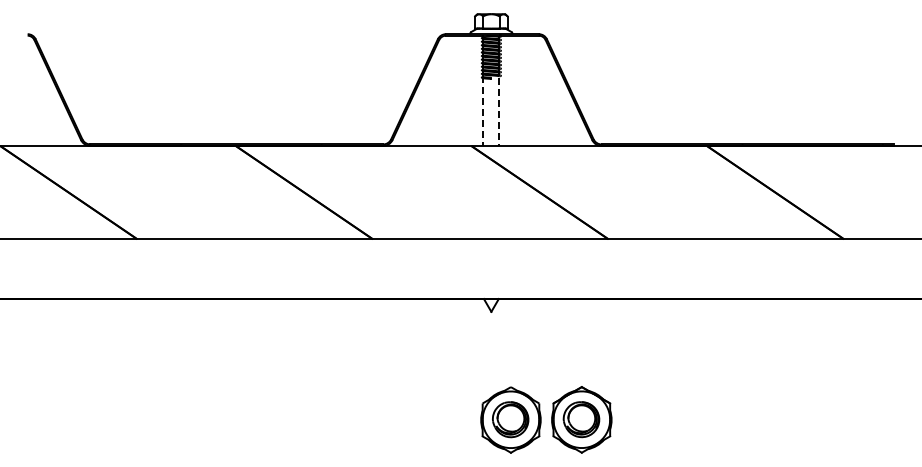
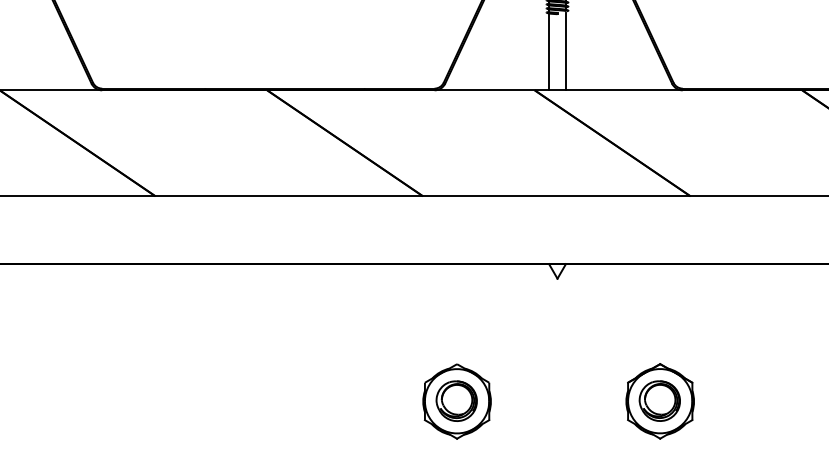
line: (483, 111) -> (548, 51), dashed -> solid
line: (499, 112) -> (566, 52), dashed -> solid
part: (510, 419) -> (456, 400), moved

